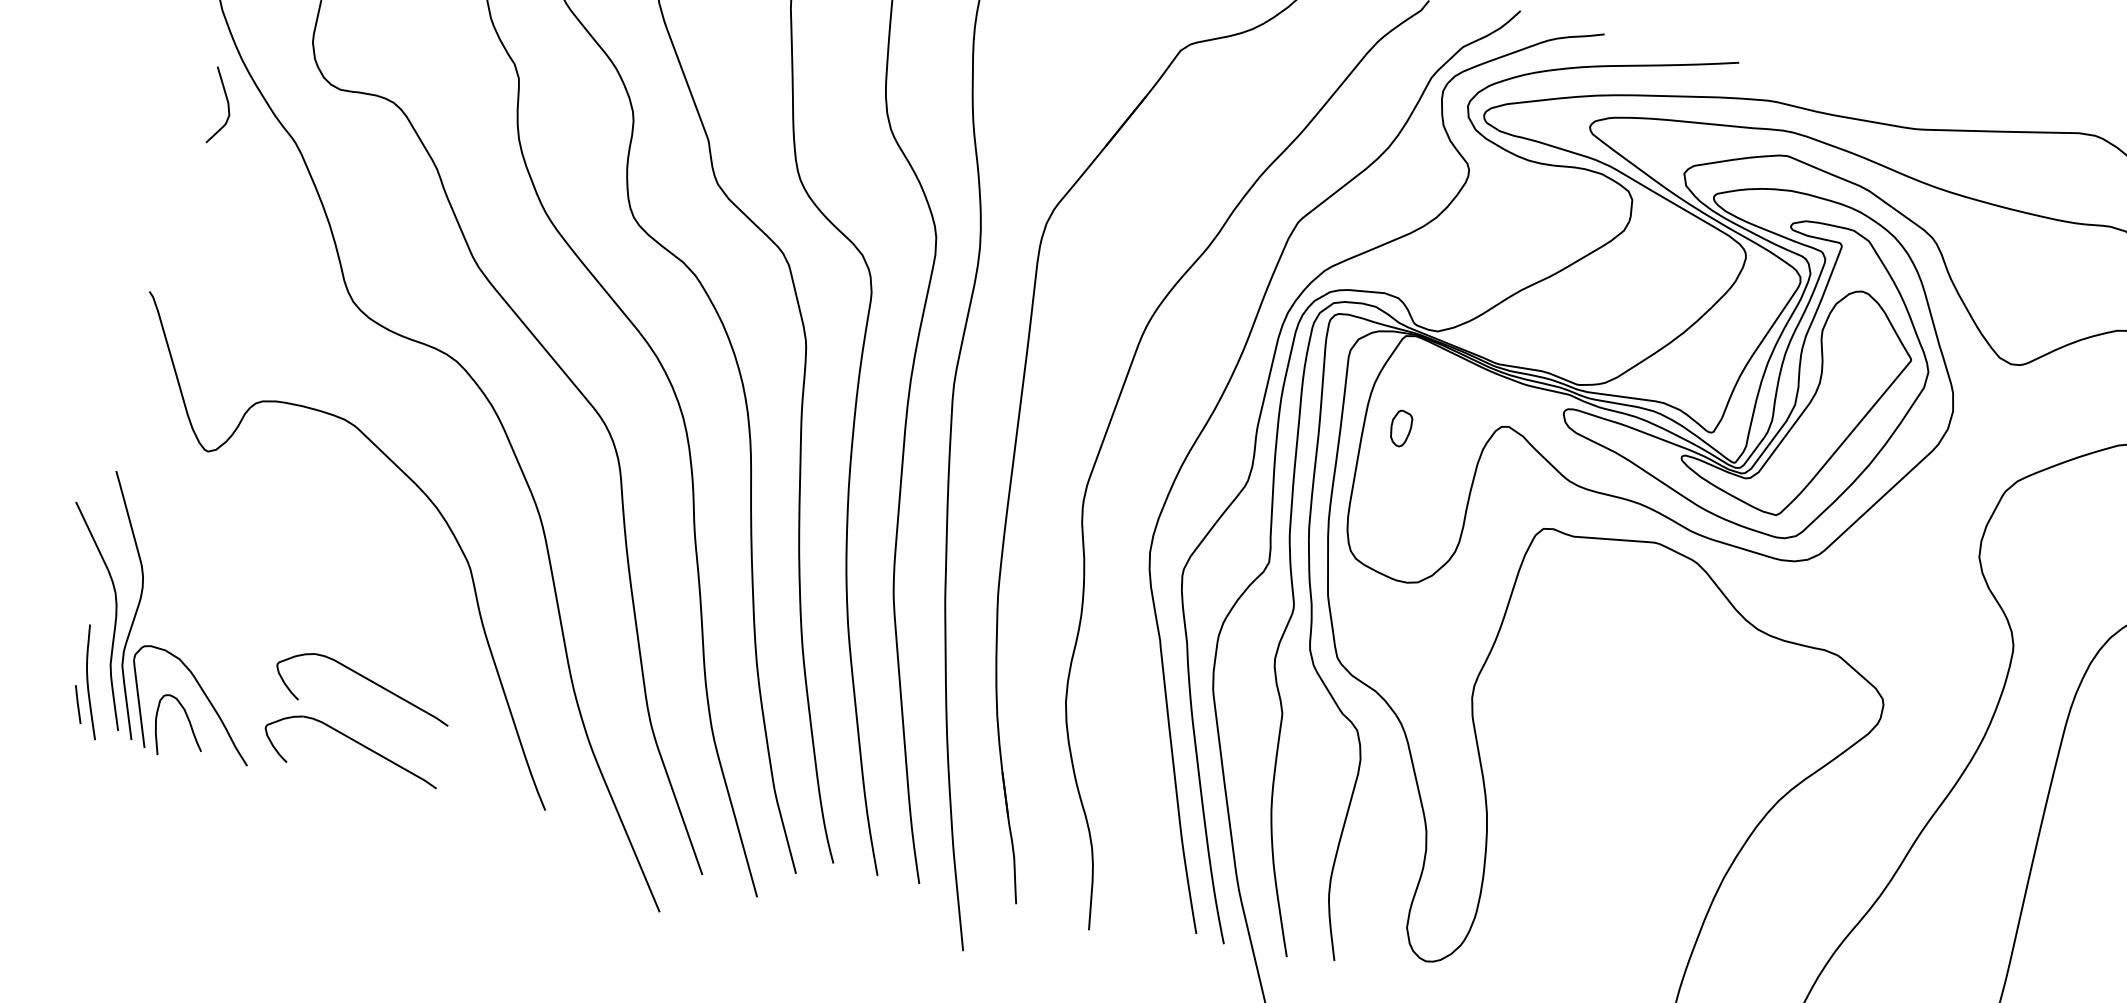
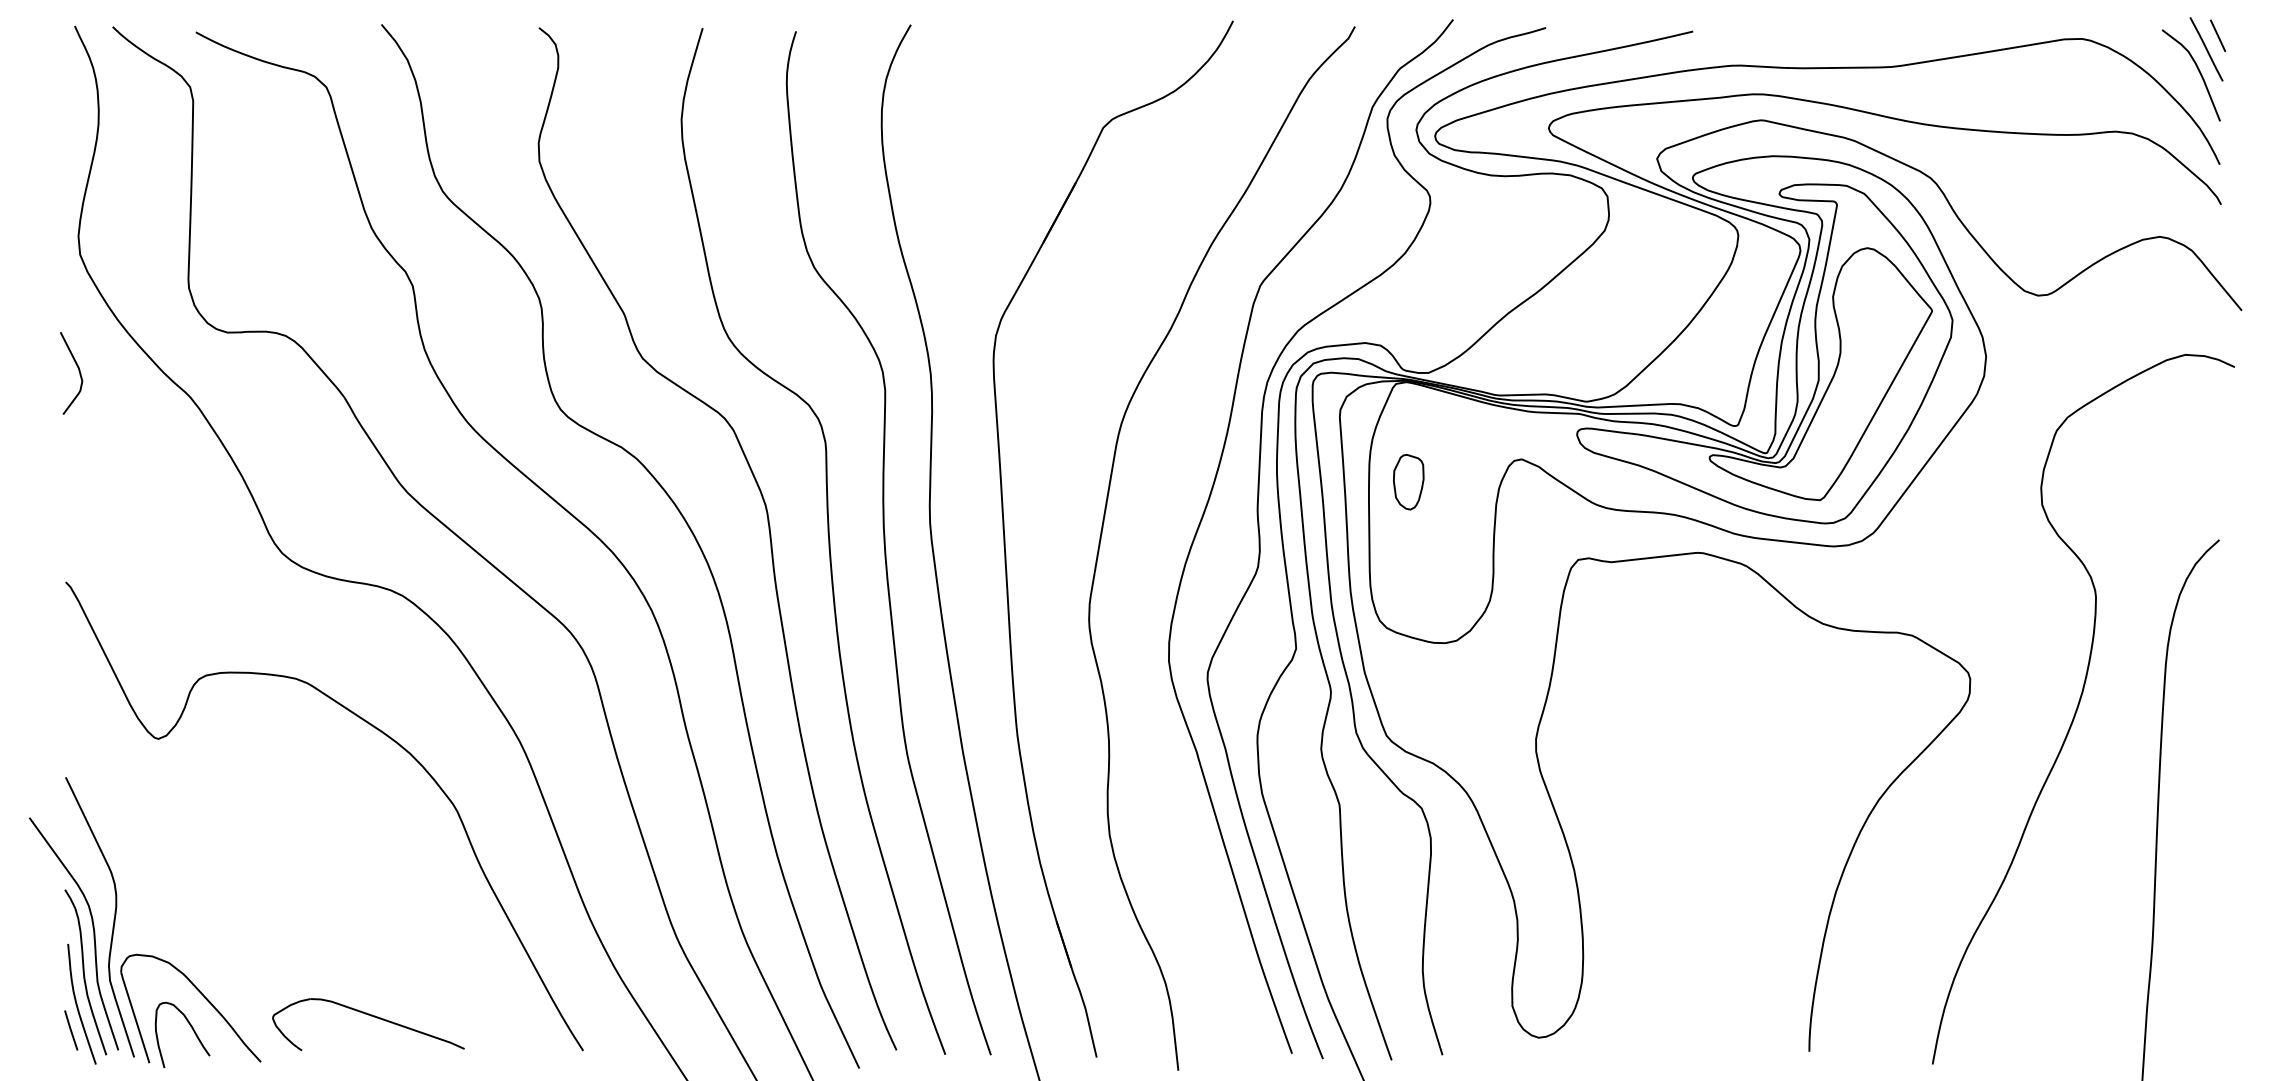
curve: (227, 105) -> (78, 371), moved
part: (1400, 428) -> (1408, 482), size x1.43
curve: (100, 653) -> (84, 972), added
part: (368, 680) -> (371, 948), removed

